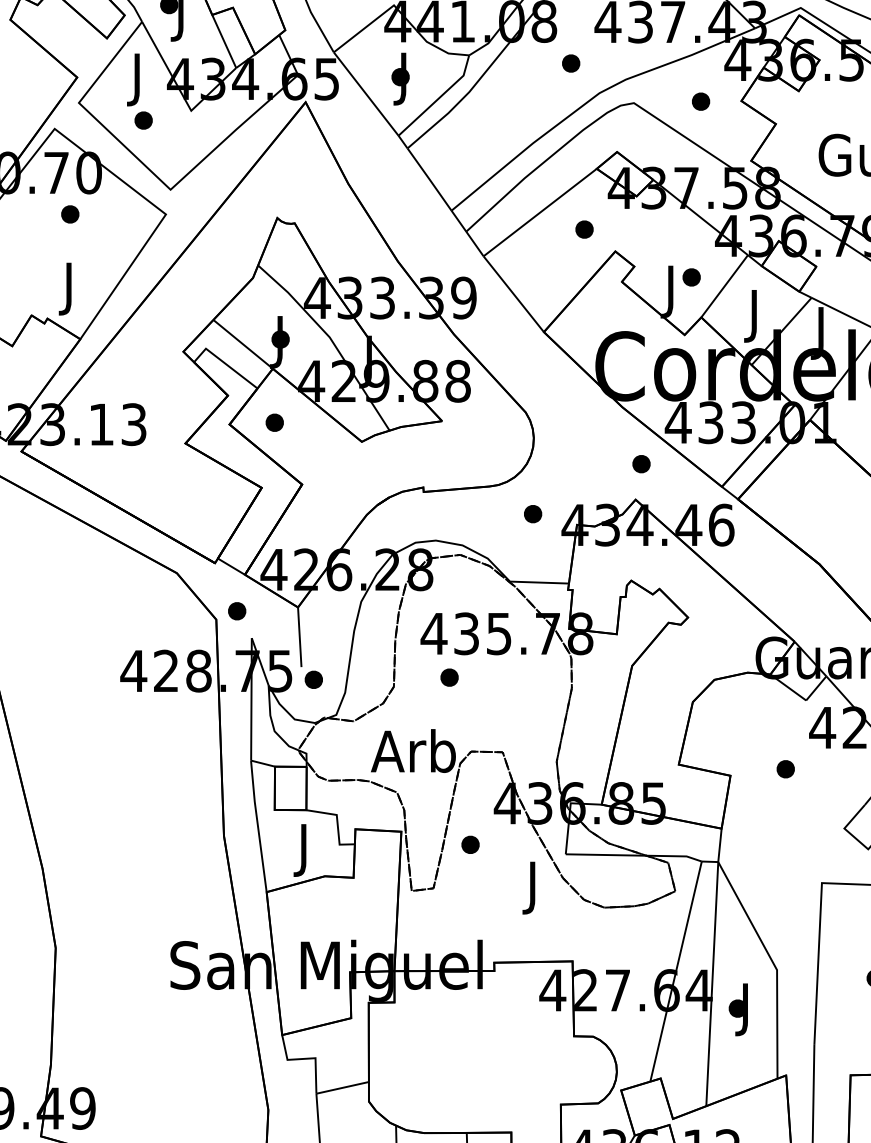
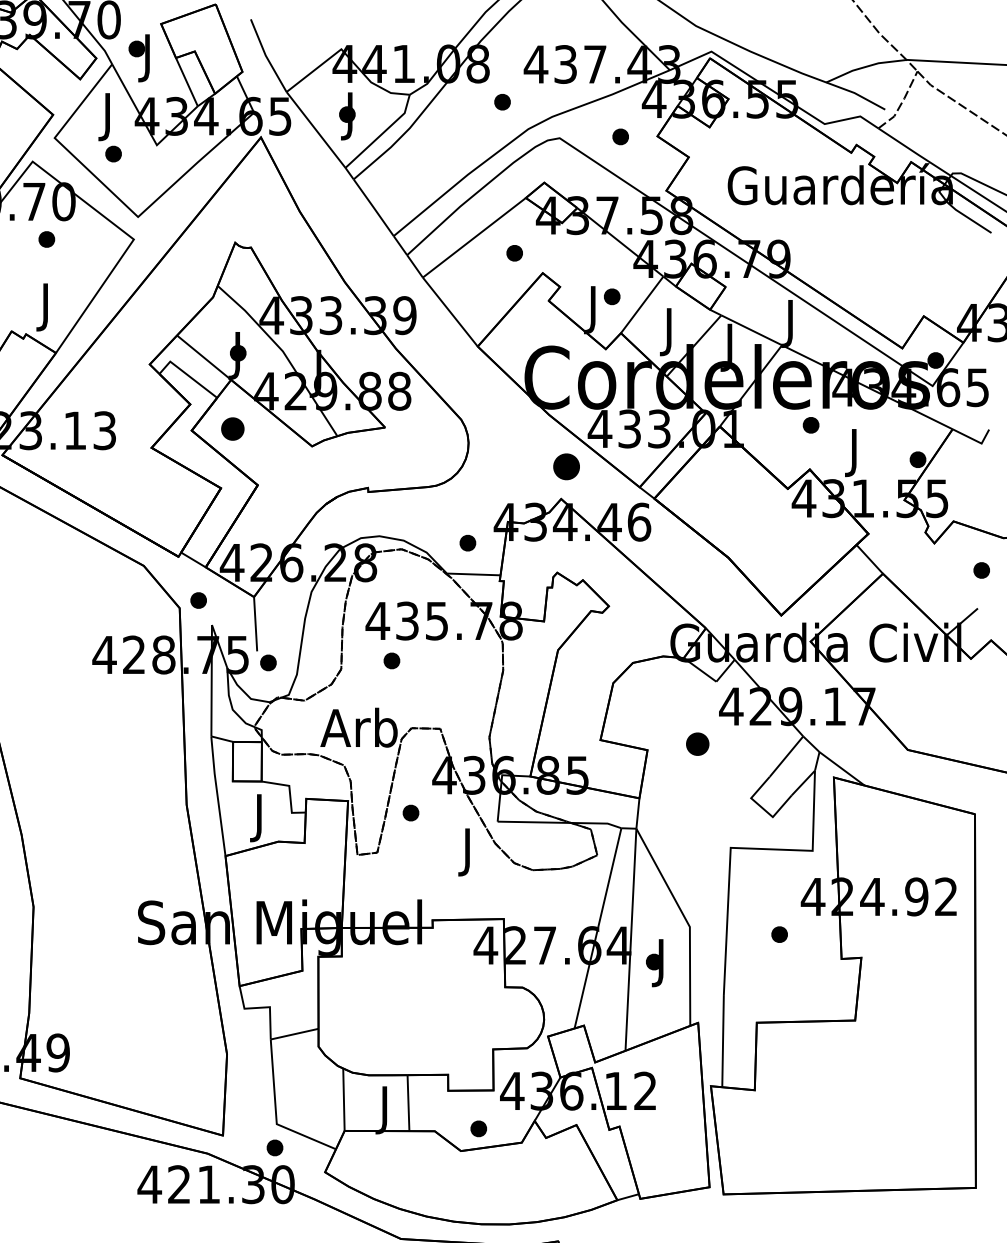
part: (274, 422) -> (232, 428), size x1.4
part: (641, 463) -> (566, 466), size x1.6
part: (532, 513) -> (467, 542), moved
part: (785, 769) -> (697, 744), size x1.4

